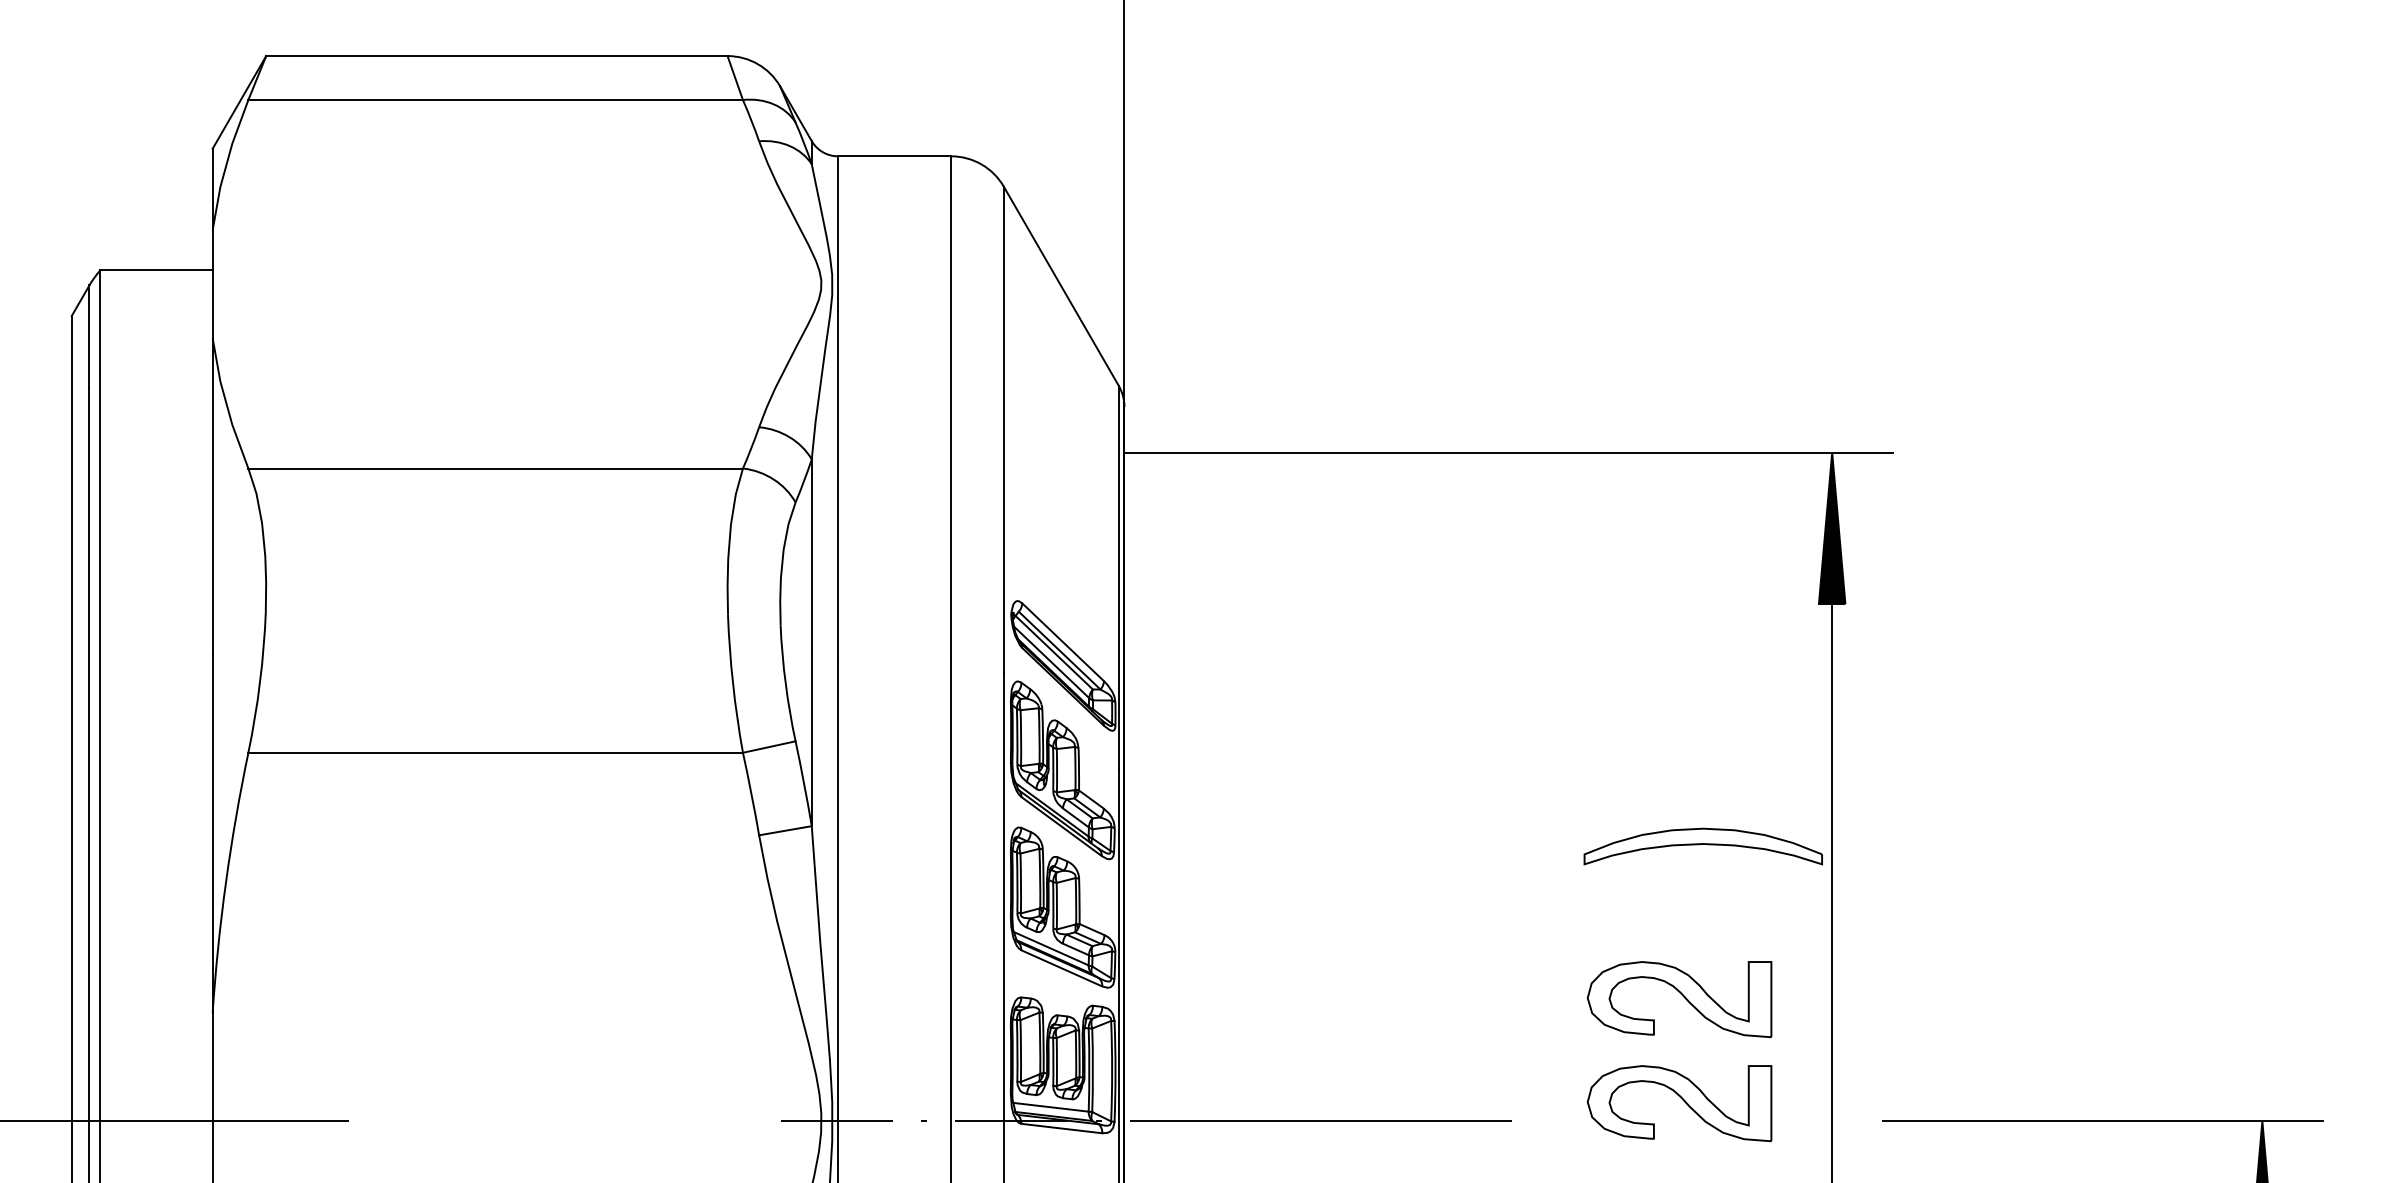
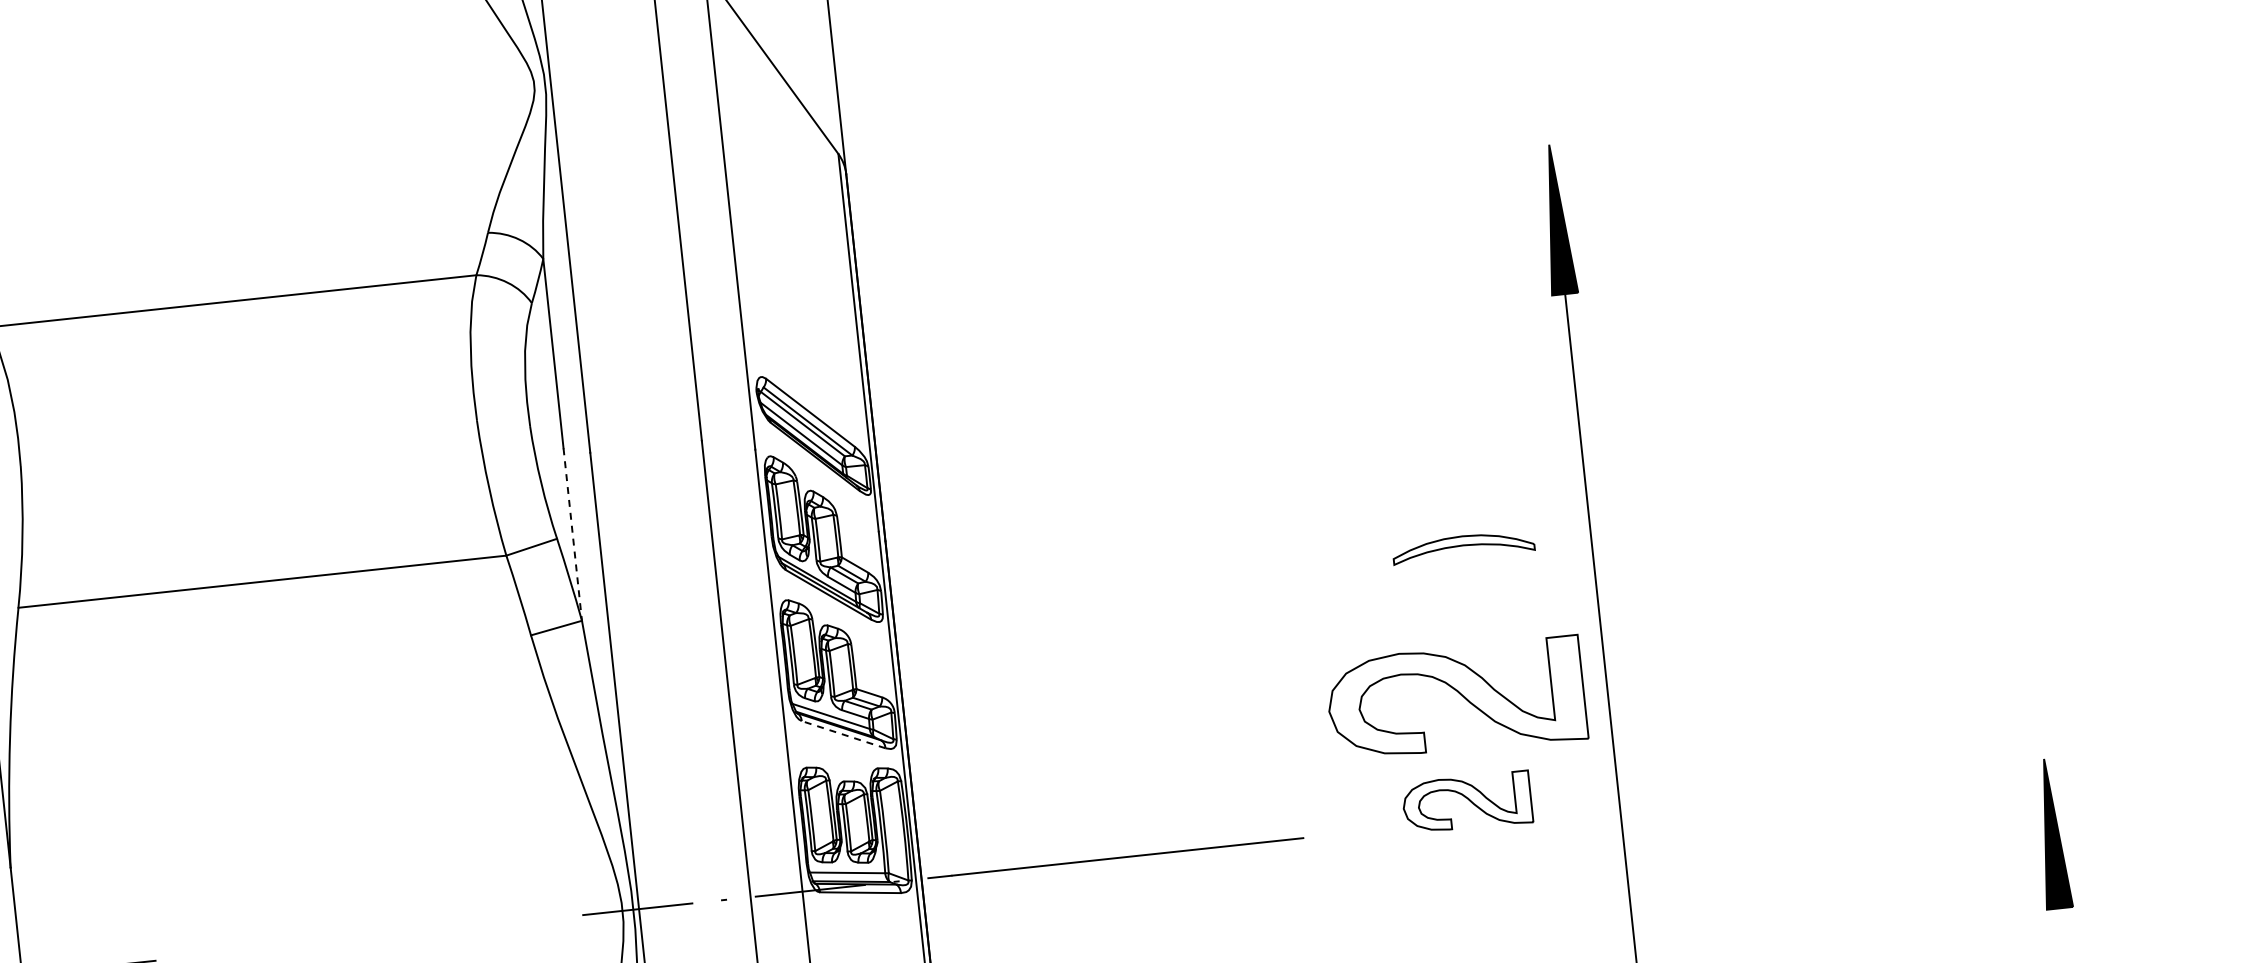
line: (1508, 452) -> (1229, 178), removed
line: (811, 739) -> (572, 535), solid -> dashed
part: (1702, 846) -> (1462, 546), size x0.6
line: (1061, 968) -> (843, 734), solid -> dashed
part: (1679, 999) -> (1456, 700), size x1.4
part: (1679, 1103) -> (1467, 802), size x0.7
line: (2102, 1121) -> (1886, 776), removed

